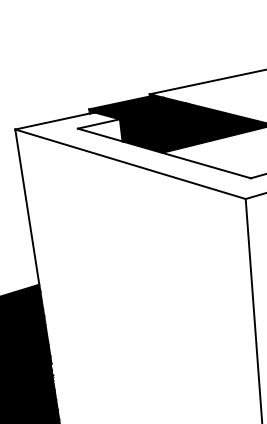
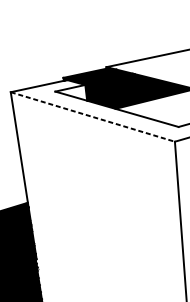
line: (130, 164) -> (92, 117), solid -> dashed

